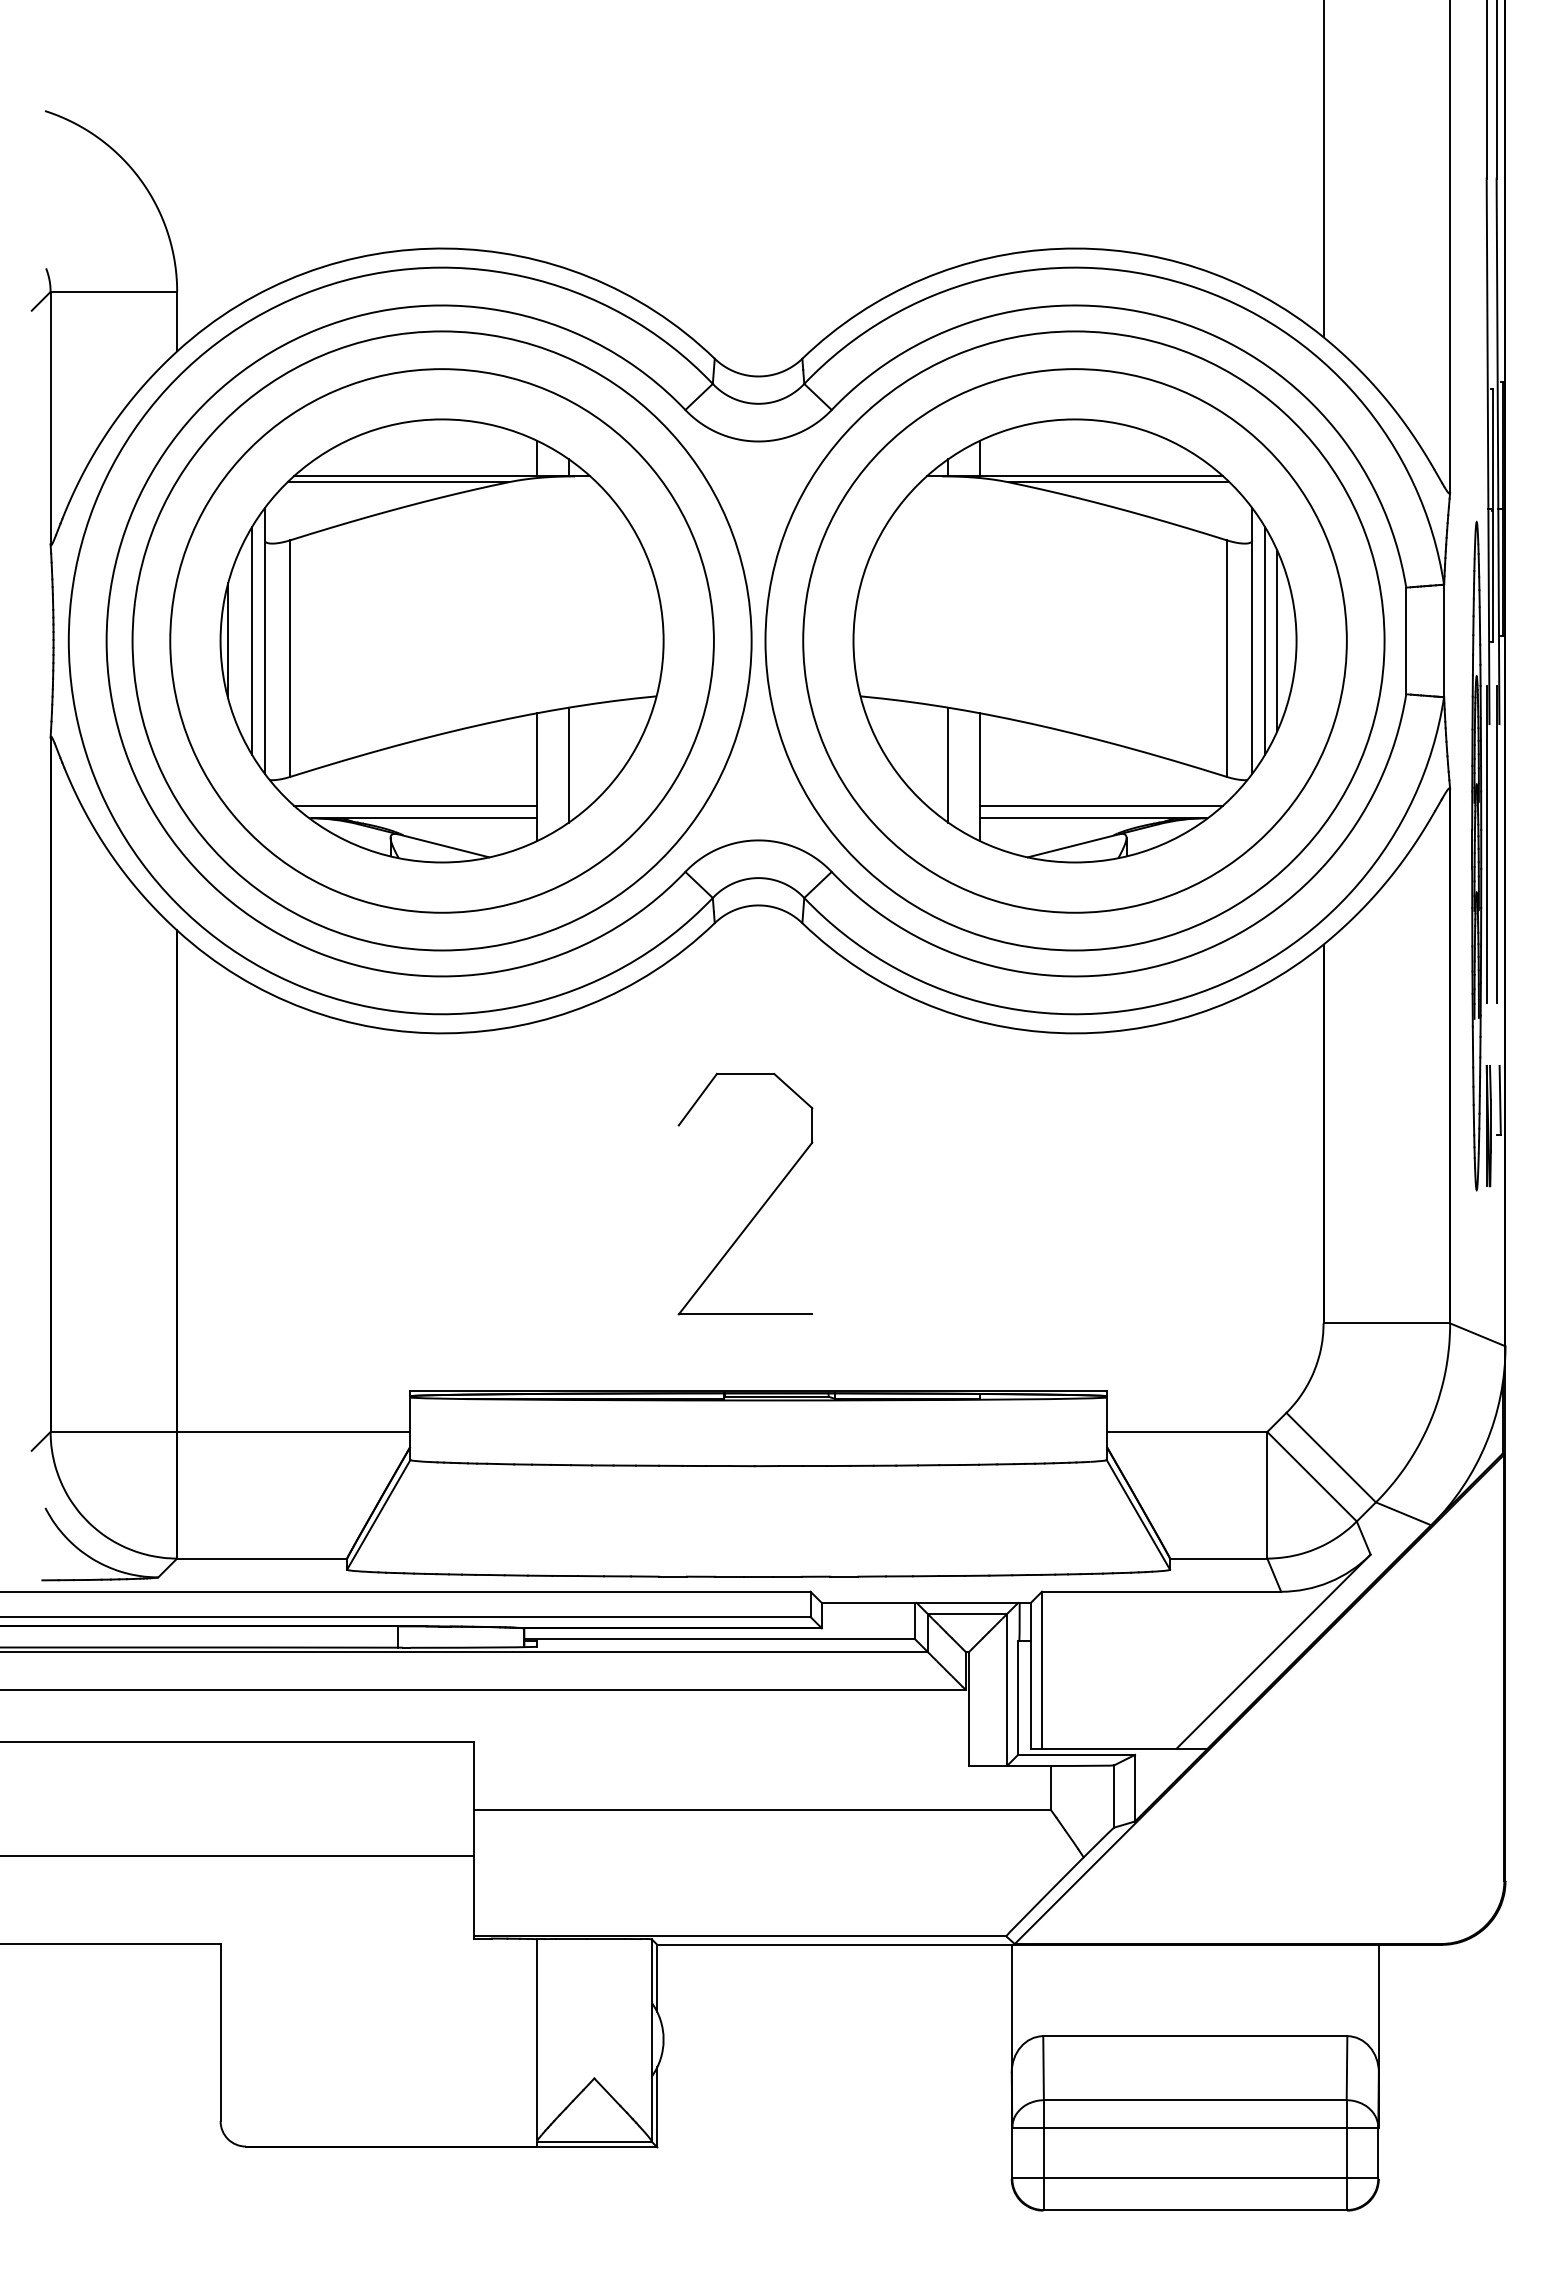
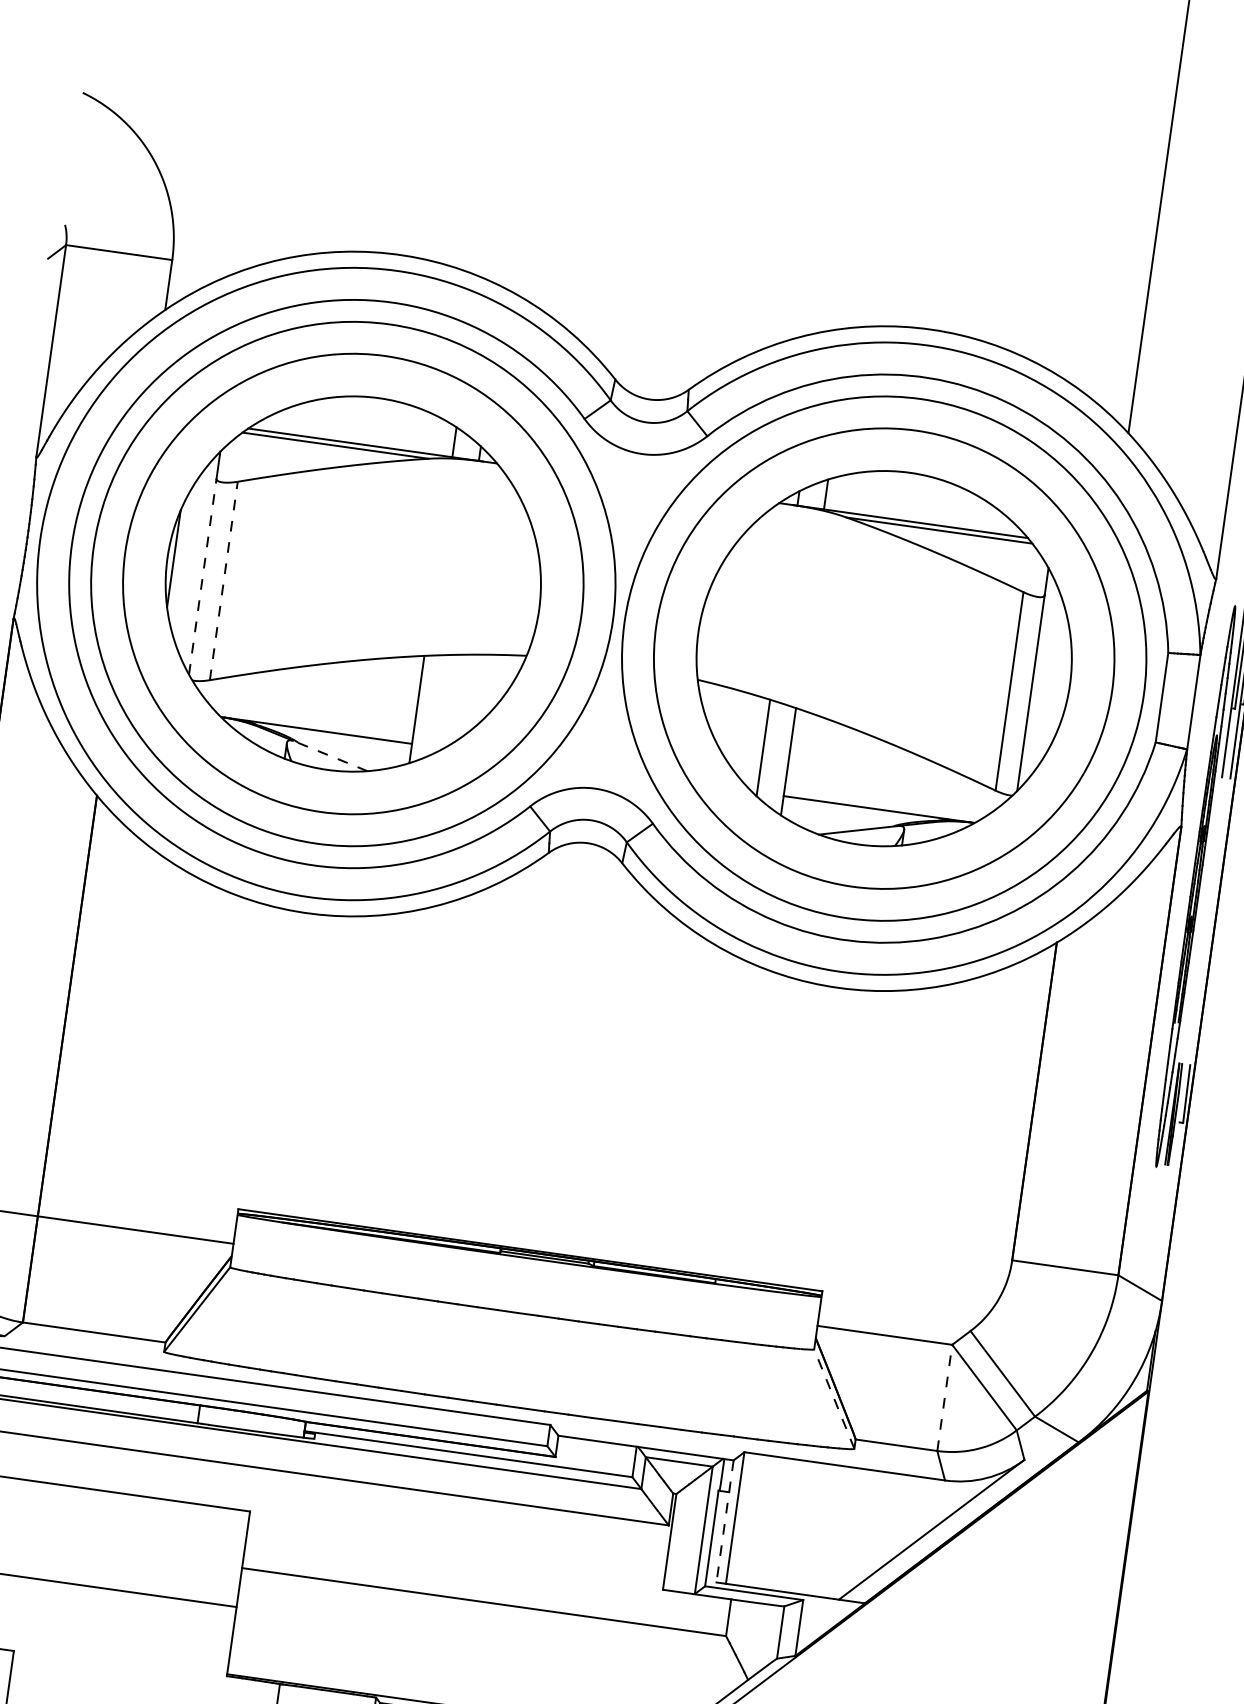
line: (252, 640) -> (194, 561), removed
line: (1264, 640) -> (1043, 680), removed
line: (1277, 640) -> (1054, 682), removed
line: (264, 657) -> (202, 576), solid -> dashed
line: (290, 658) -> (224, 580), solid -> dashed
line: (568, 764) -> (444, 702), removed
line: (415, 805) -> (311, 718), removed
line: (1101, 805) -> (887, 799), removed
line: (1486, 844) -> (1205, 877), removed
line: (1496, 844) -> (1213, 879), removed
line: (443, 845) -> (330, 755), solid -> dashed
part: (760, 1207) -> (553, 1096), removed
line: (1267, 1494) -> (945, 1397), solid -> dashed
line: (1138, 1514) -> (834, 1398), solid -> dashed
line: (1030, 1675) -> (724, 1521), solid -> dashed

